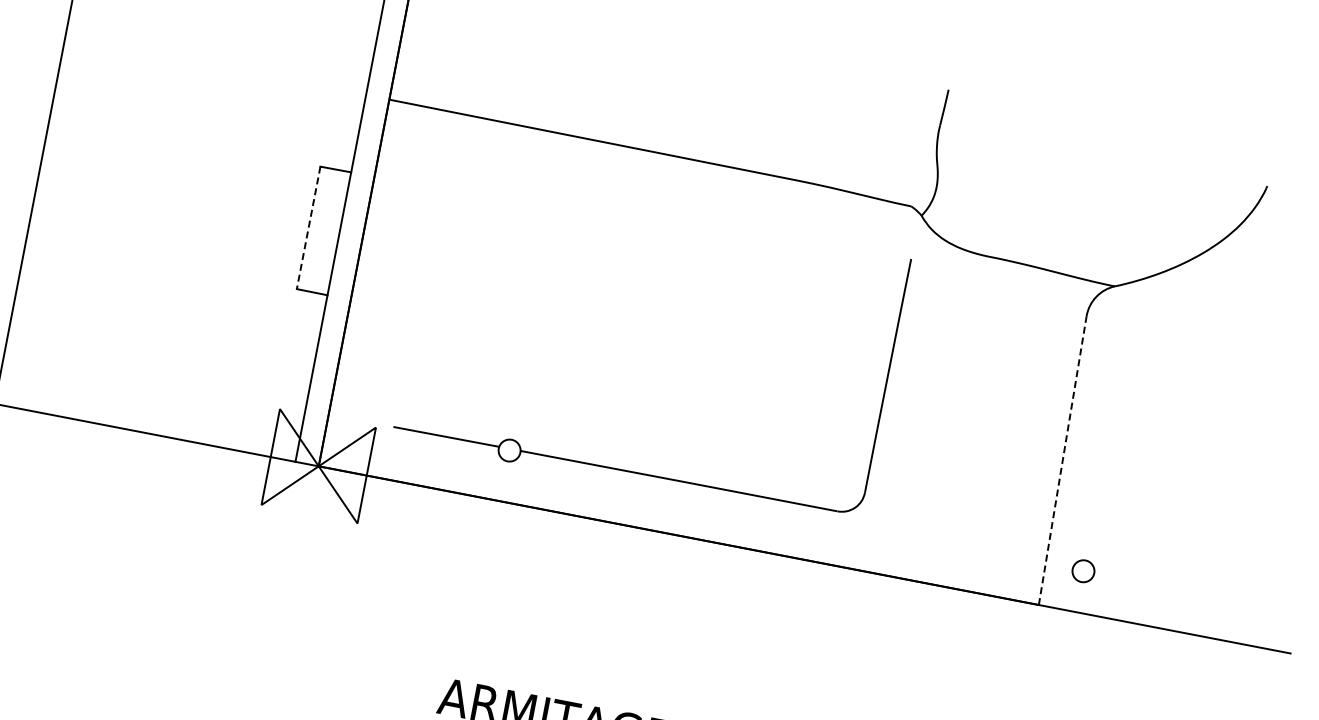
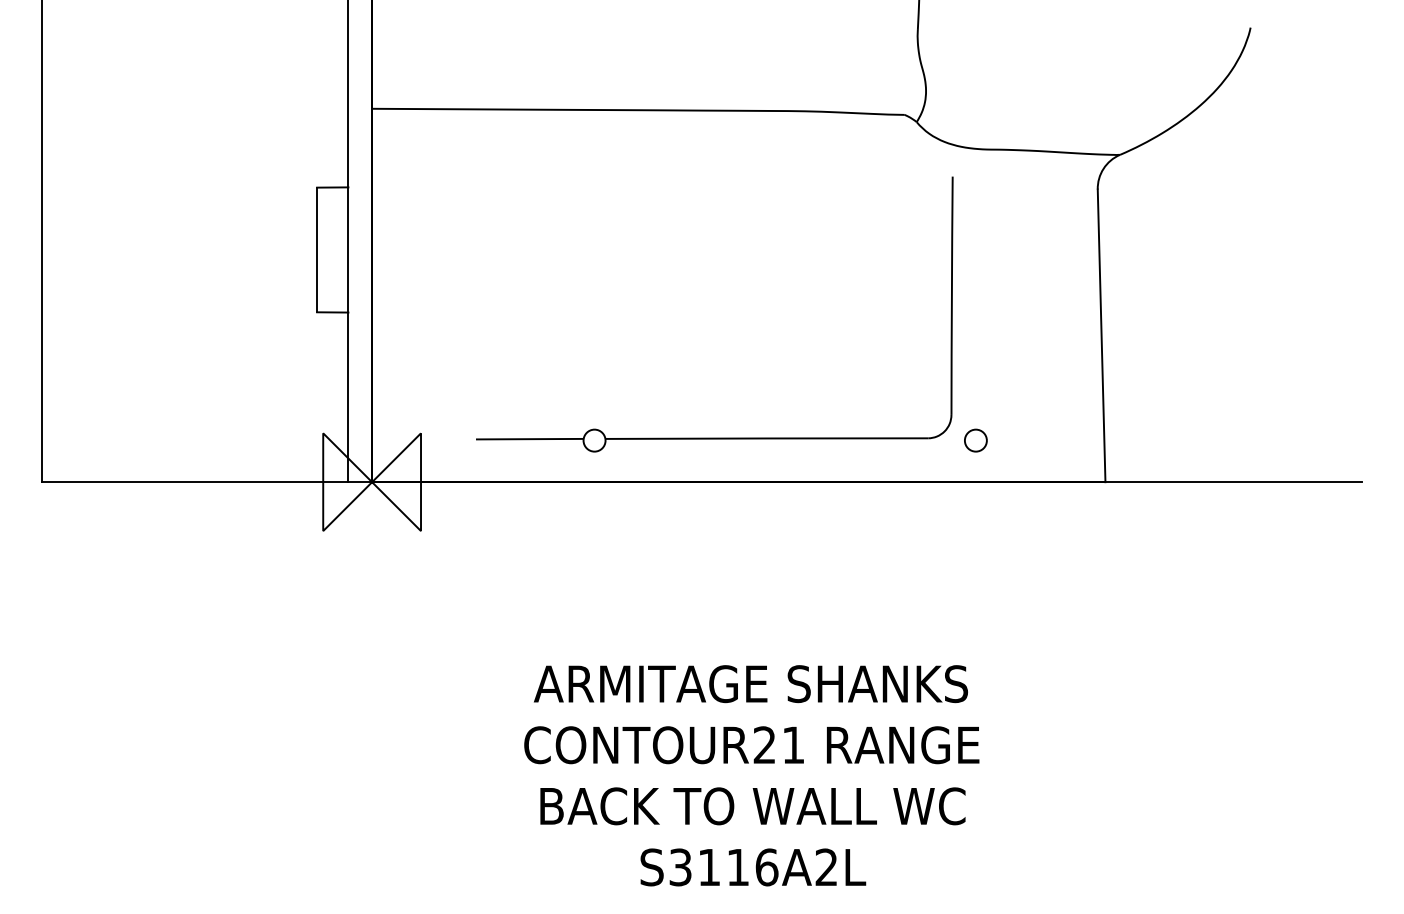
line: (308, 228) -> (317, 250), dashed -> solid
line: (1062, 460) -> (1101, 335), dashed -> solid
part: (627, 470) -> (714, 437), moved
circle: (1083, 571) -> (975, 440), moved

